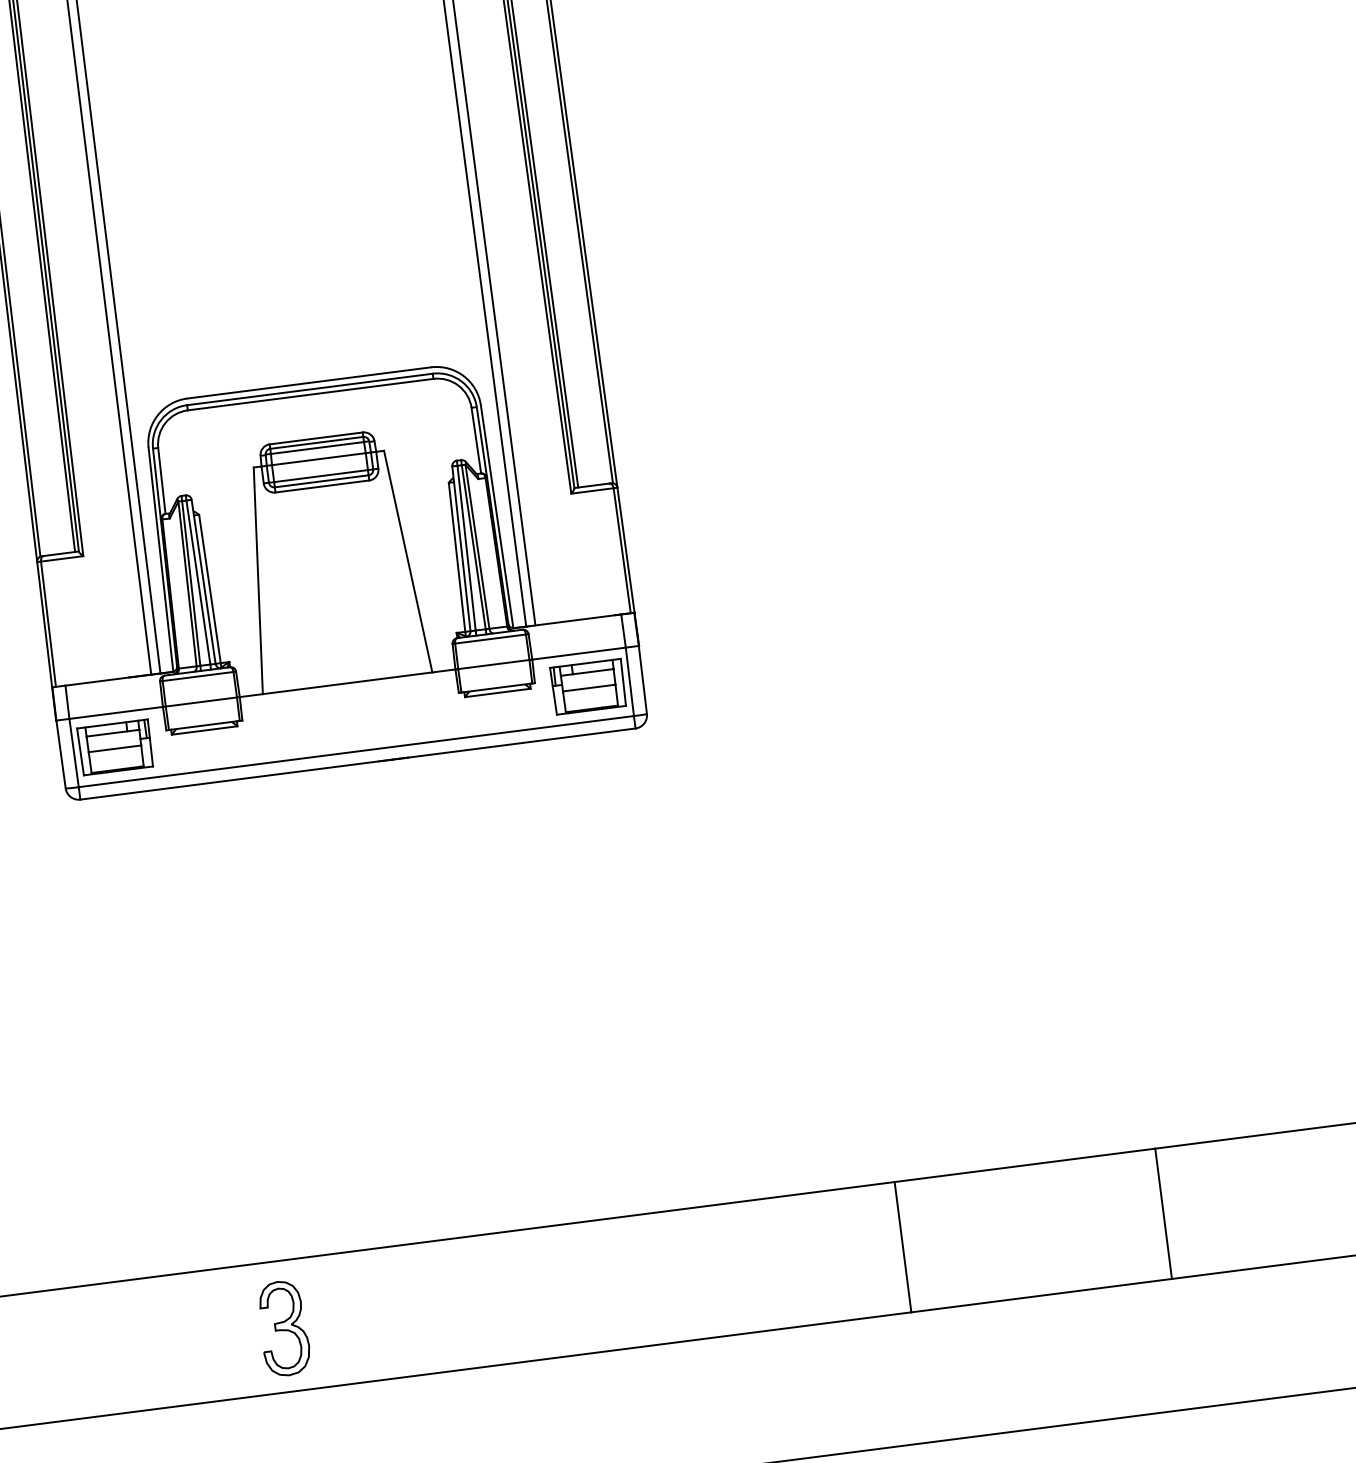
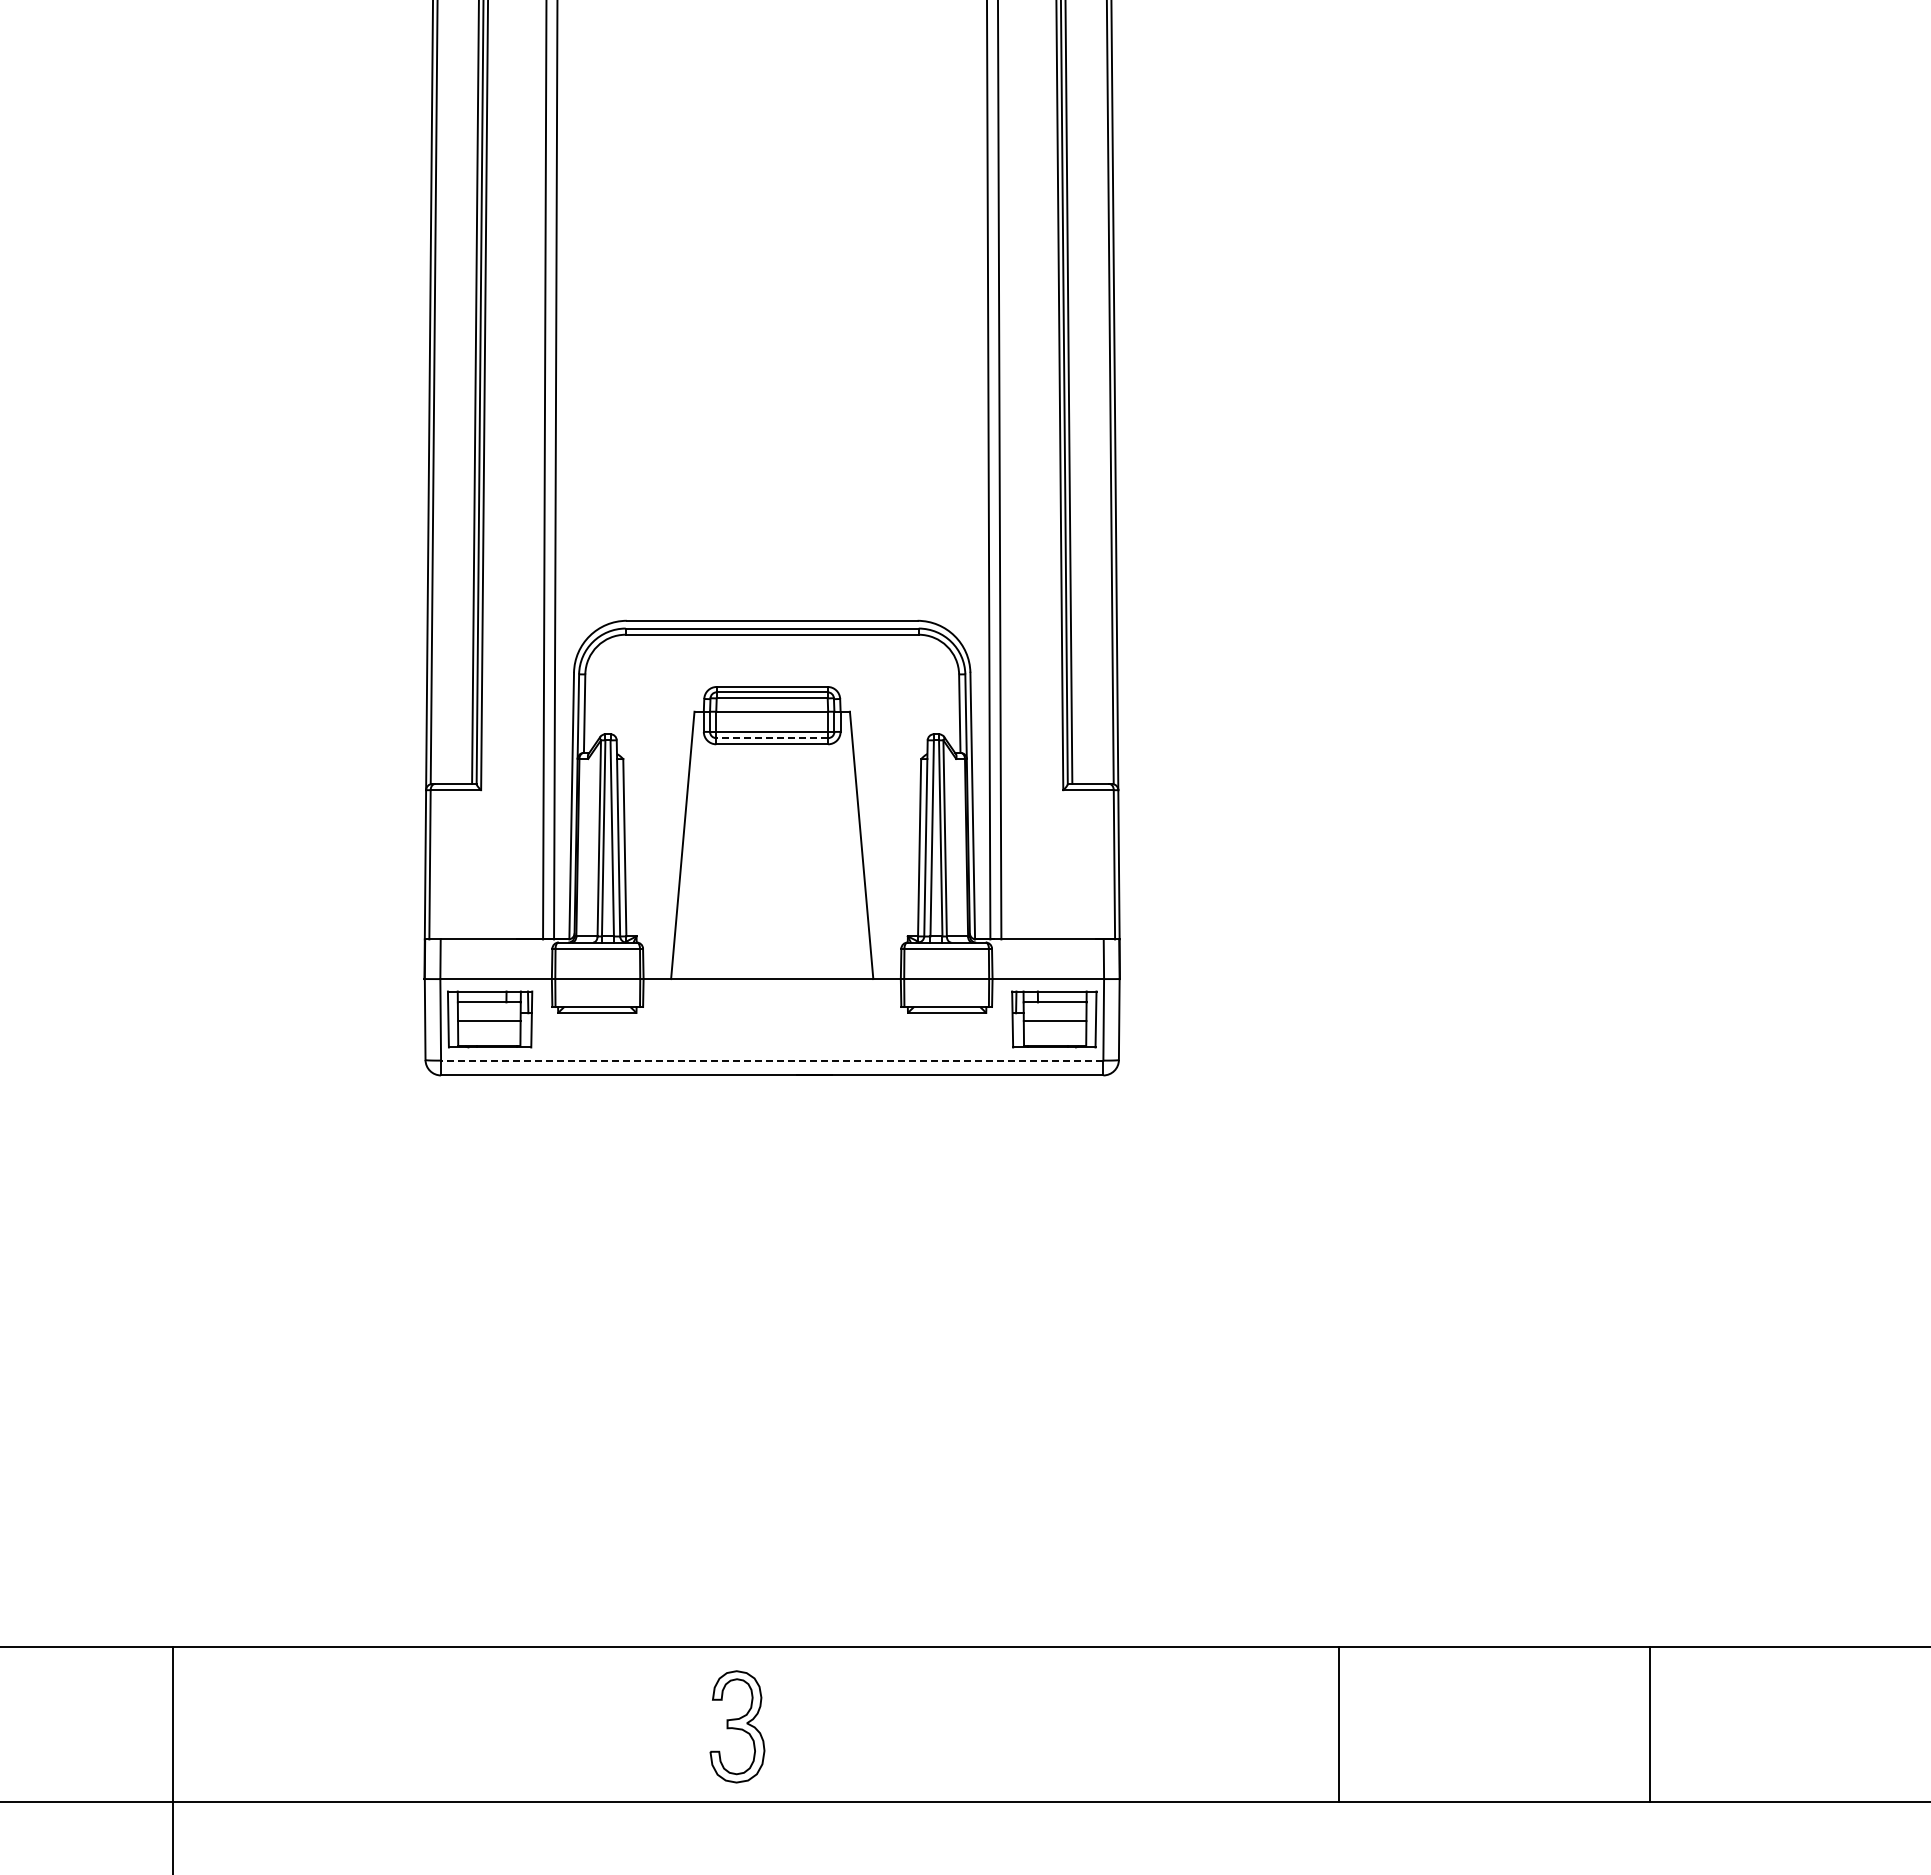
line: (322, 481) -> (772, 738), solid -> dashed
line: (355, 751) -> (771, 1060), solid -> dashed
part: (283, 1328) -> (737, 1726), moved

